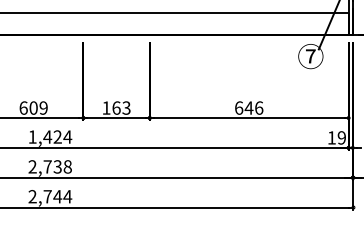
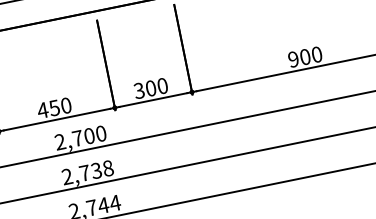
text: (33, 107) -> (54, 107), 609 -> 450
text: (116, 107) -> (150, 87), 163 -> 300
text: (249, 107) -> (305, 56), 646 -> 900
text: (50, 136) -> (80, 137), 1,424 -> 2,700

